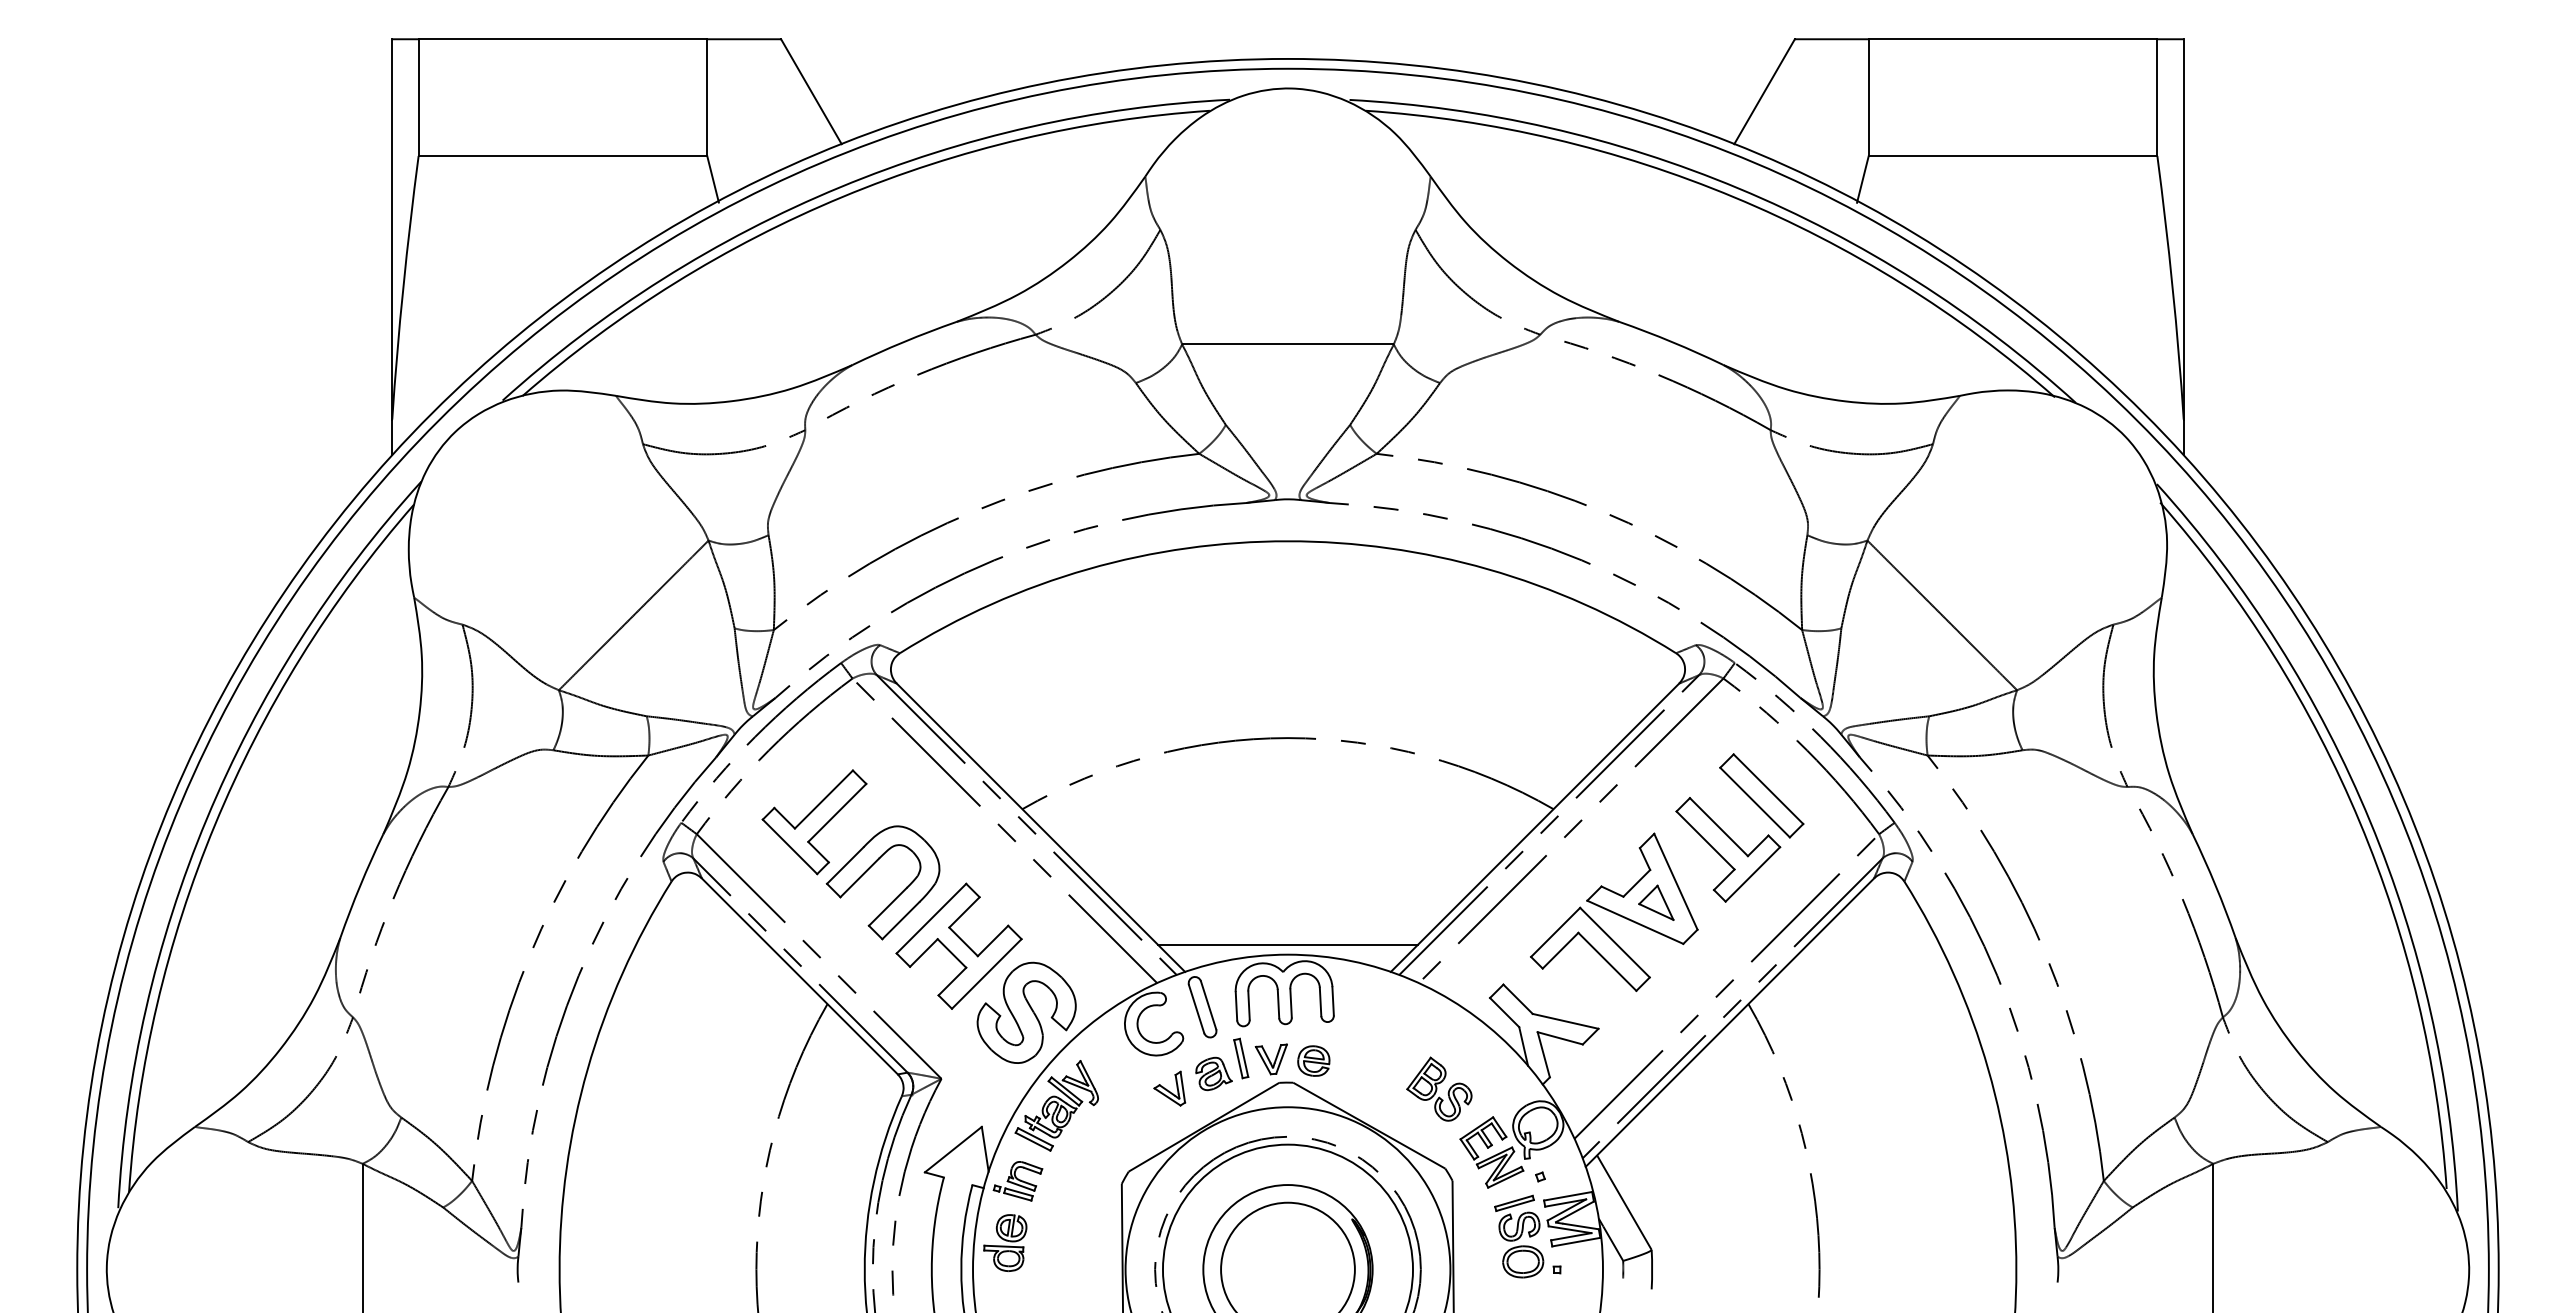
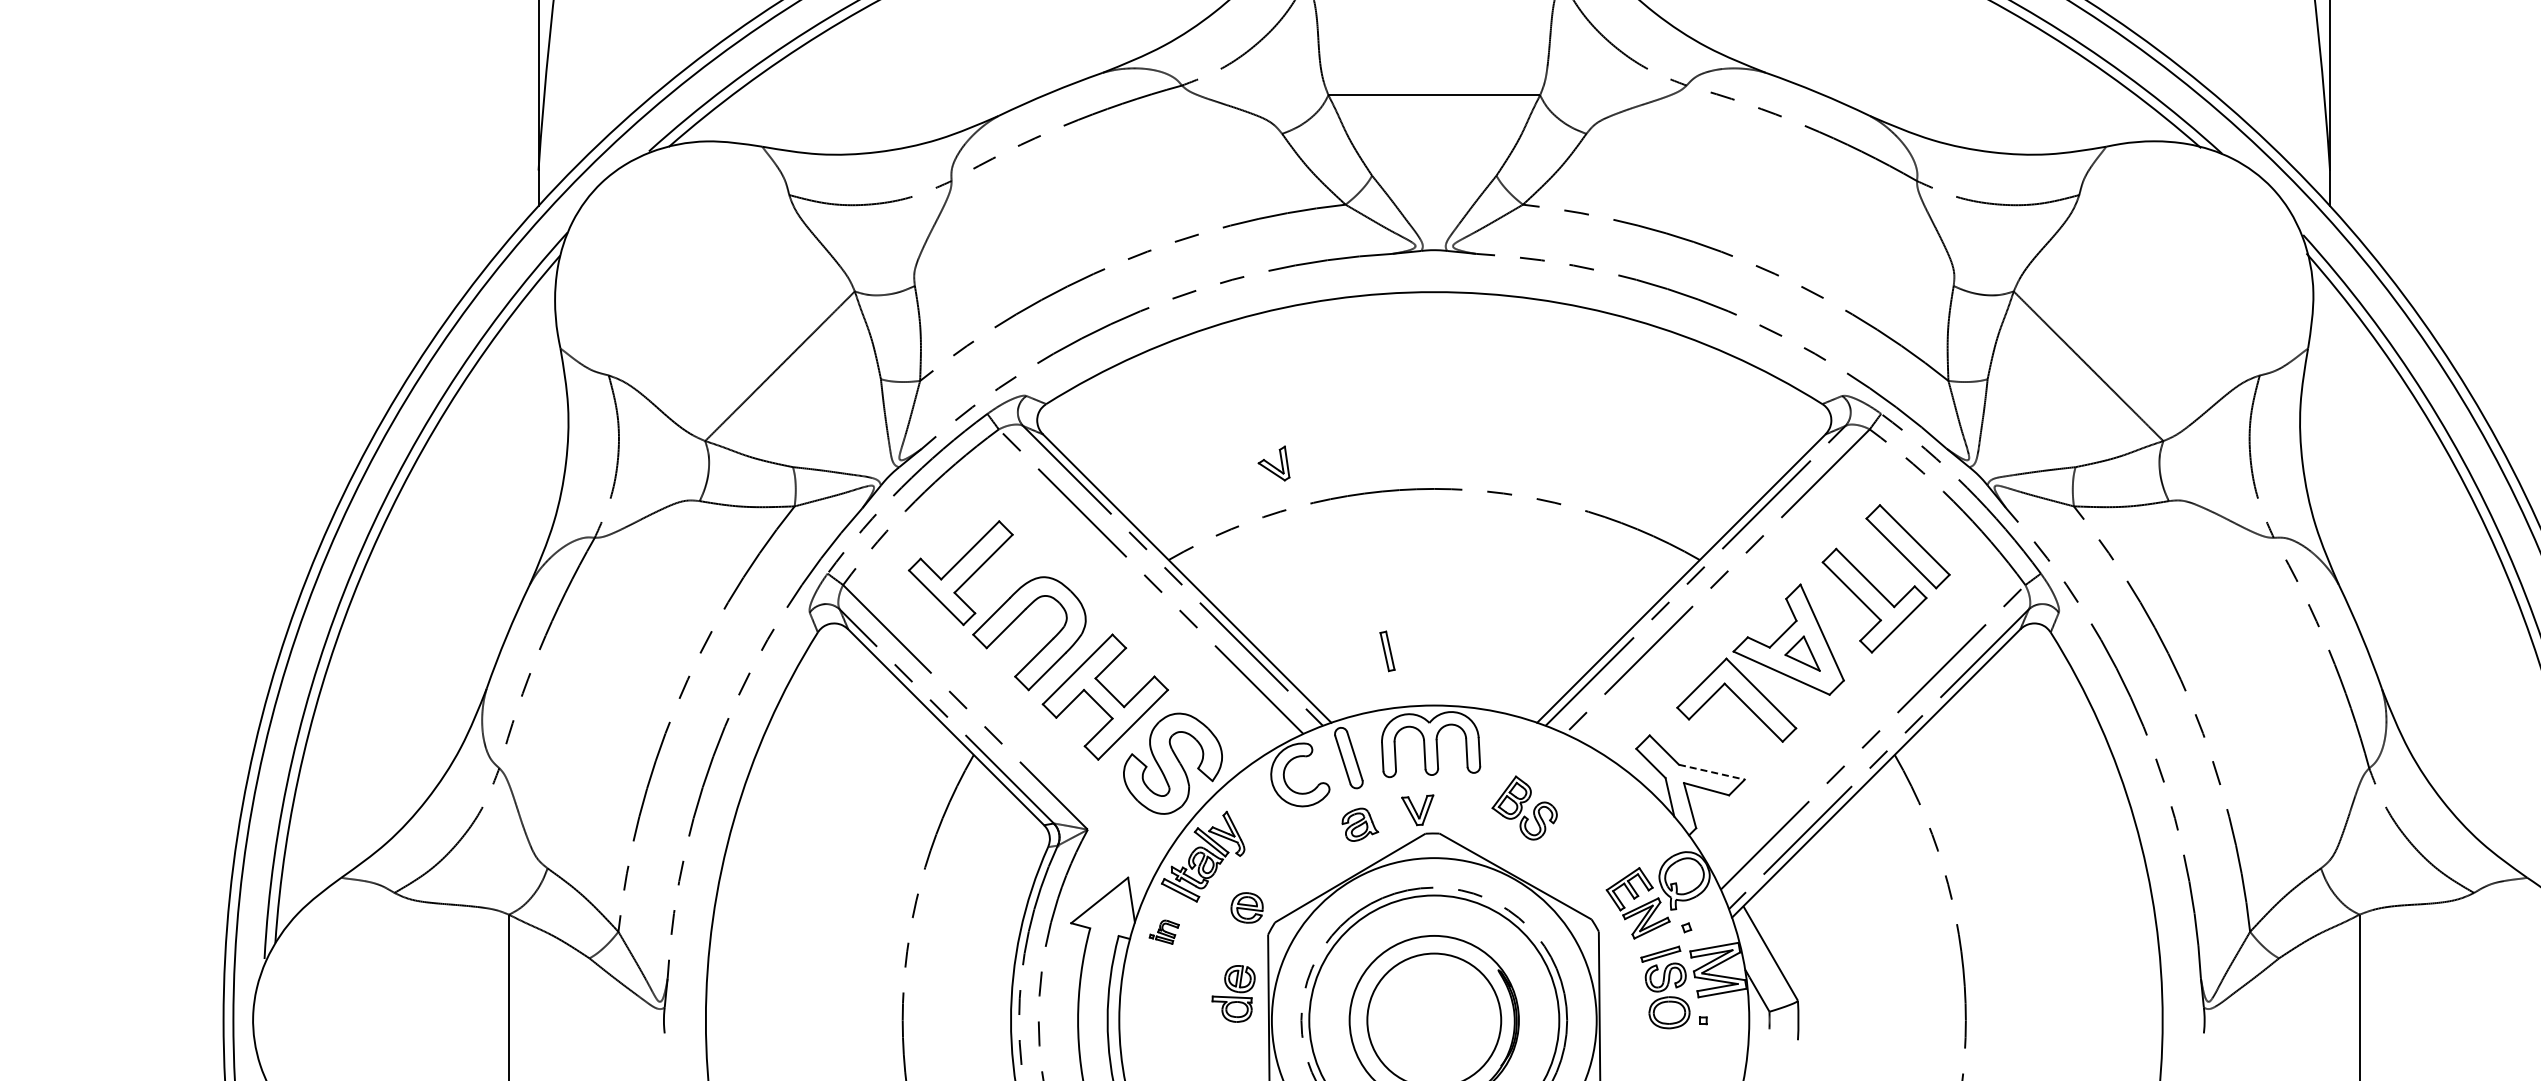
line: (1287, 944) -> (1433, 695), removed
line: (1565, 1021) -> (1711, 772), solid -> dashed
part: (1241, 1058) -> (1387, 651), moved
part: (1313, 1060) -> (1246, 907), moved
part: (1169, 1088) -> (1273, 463), moved
part: (1439, 1088) -> (1524, 807), moved
part: (1017, 1181) -> (1163, 932), size x0.6
part: (1005, 1242) -> (1233, 993), moved

